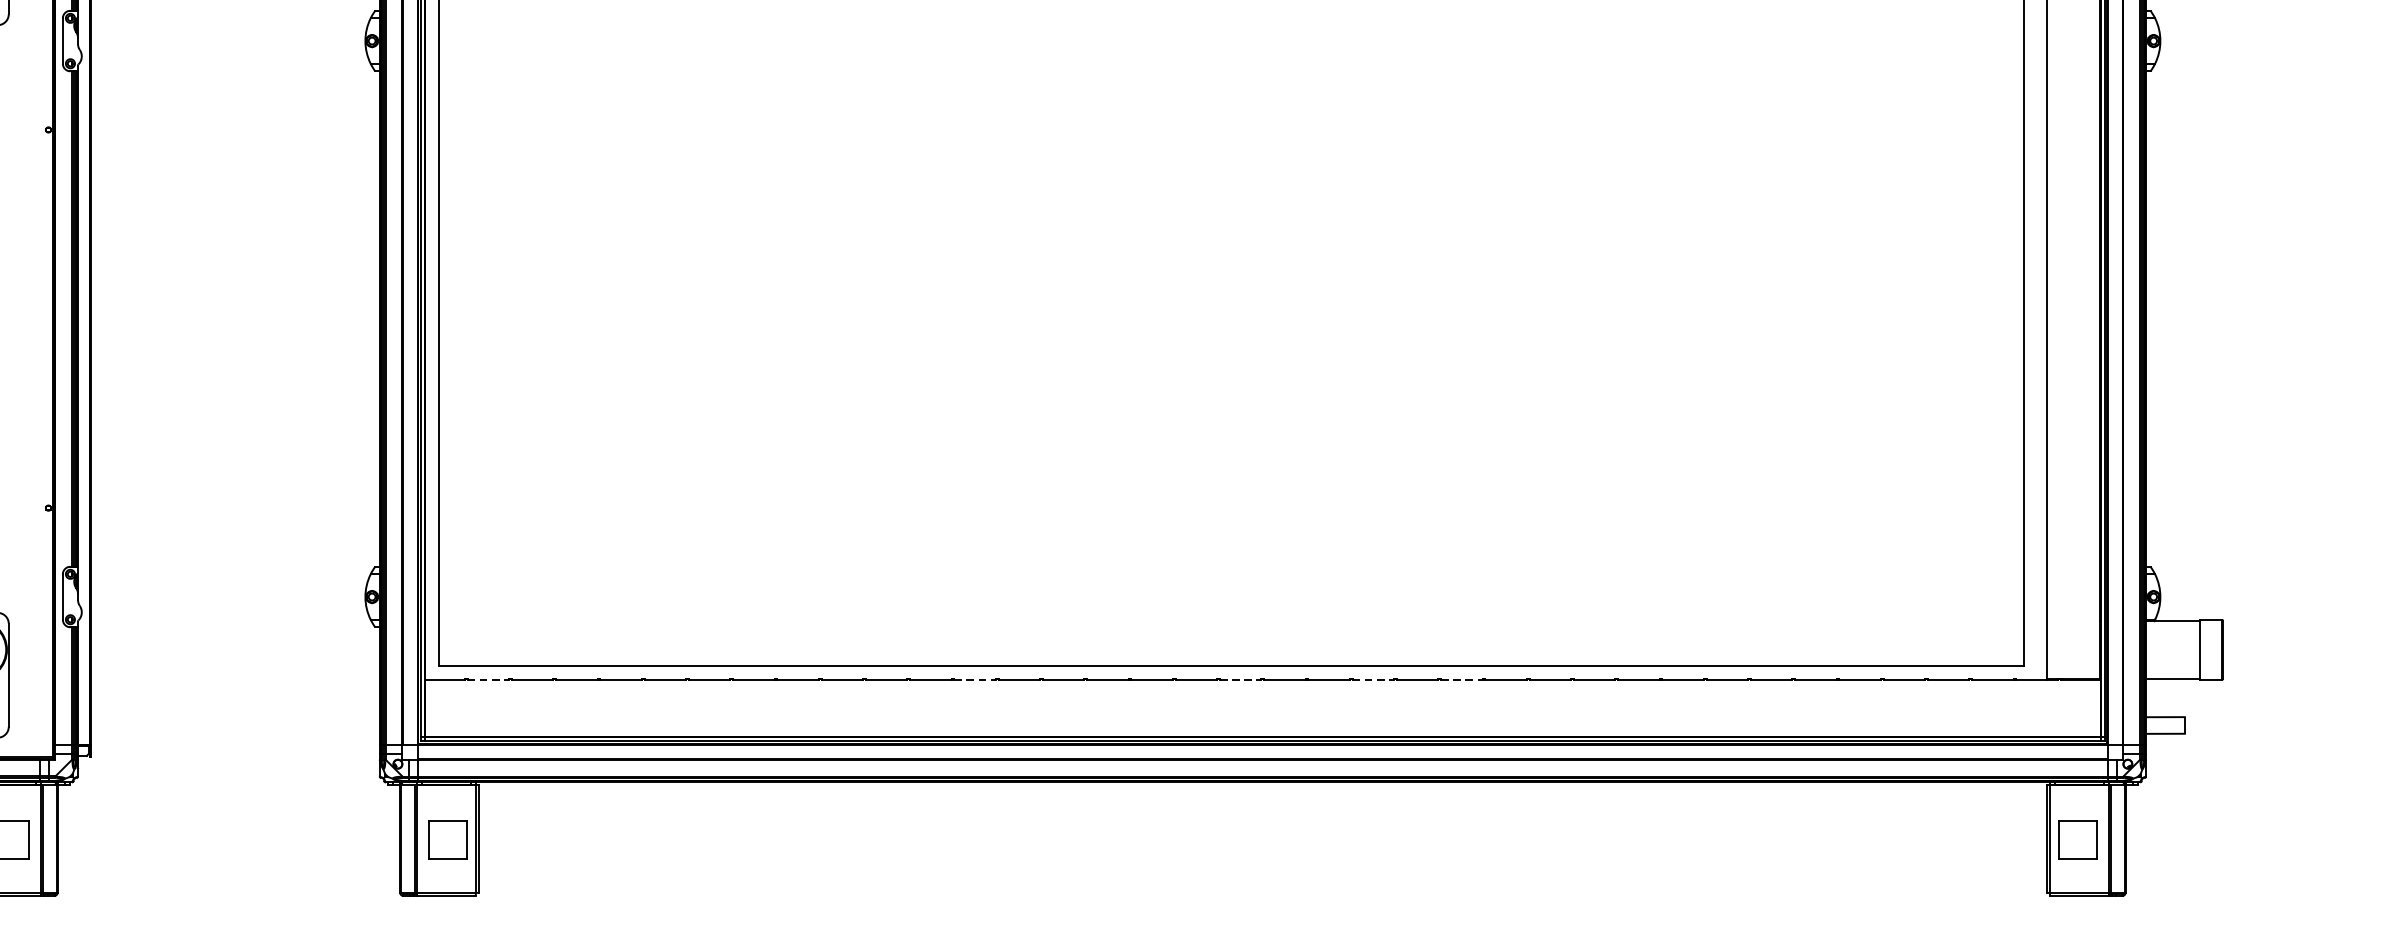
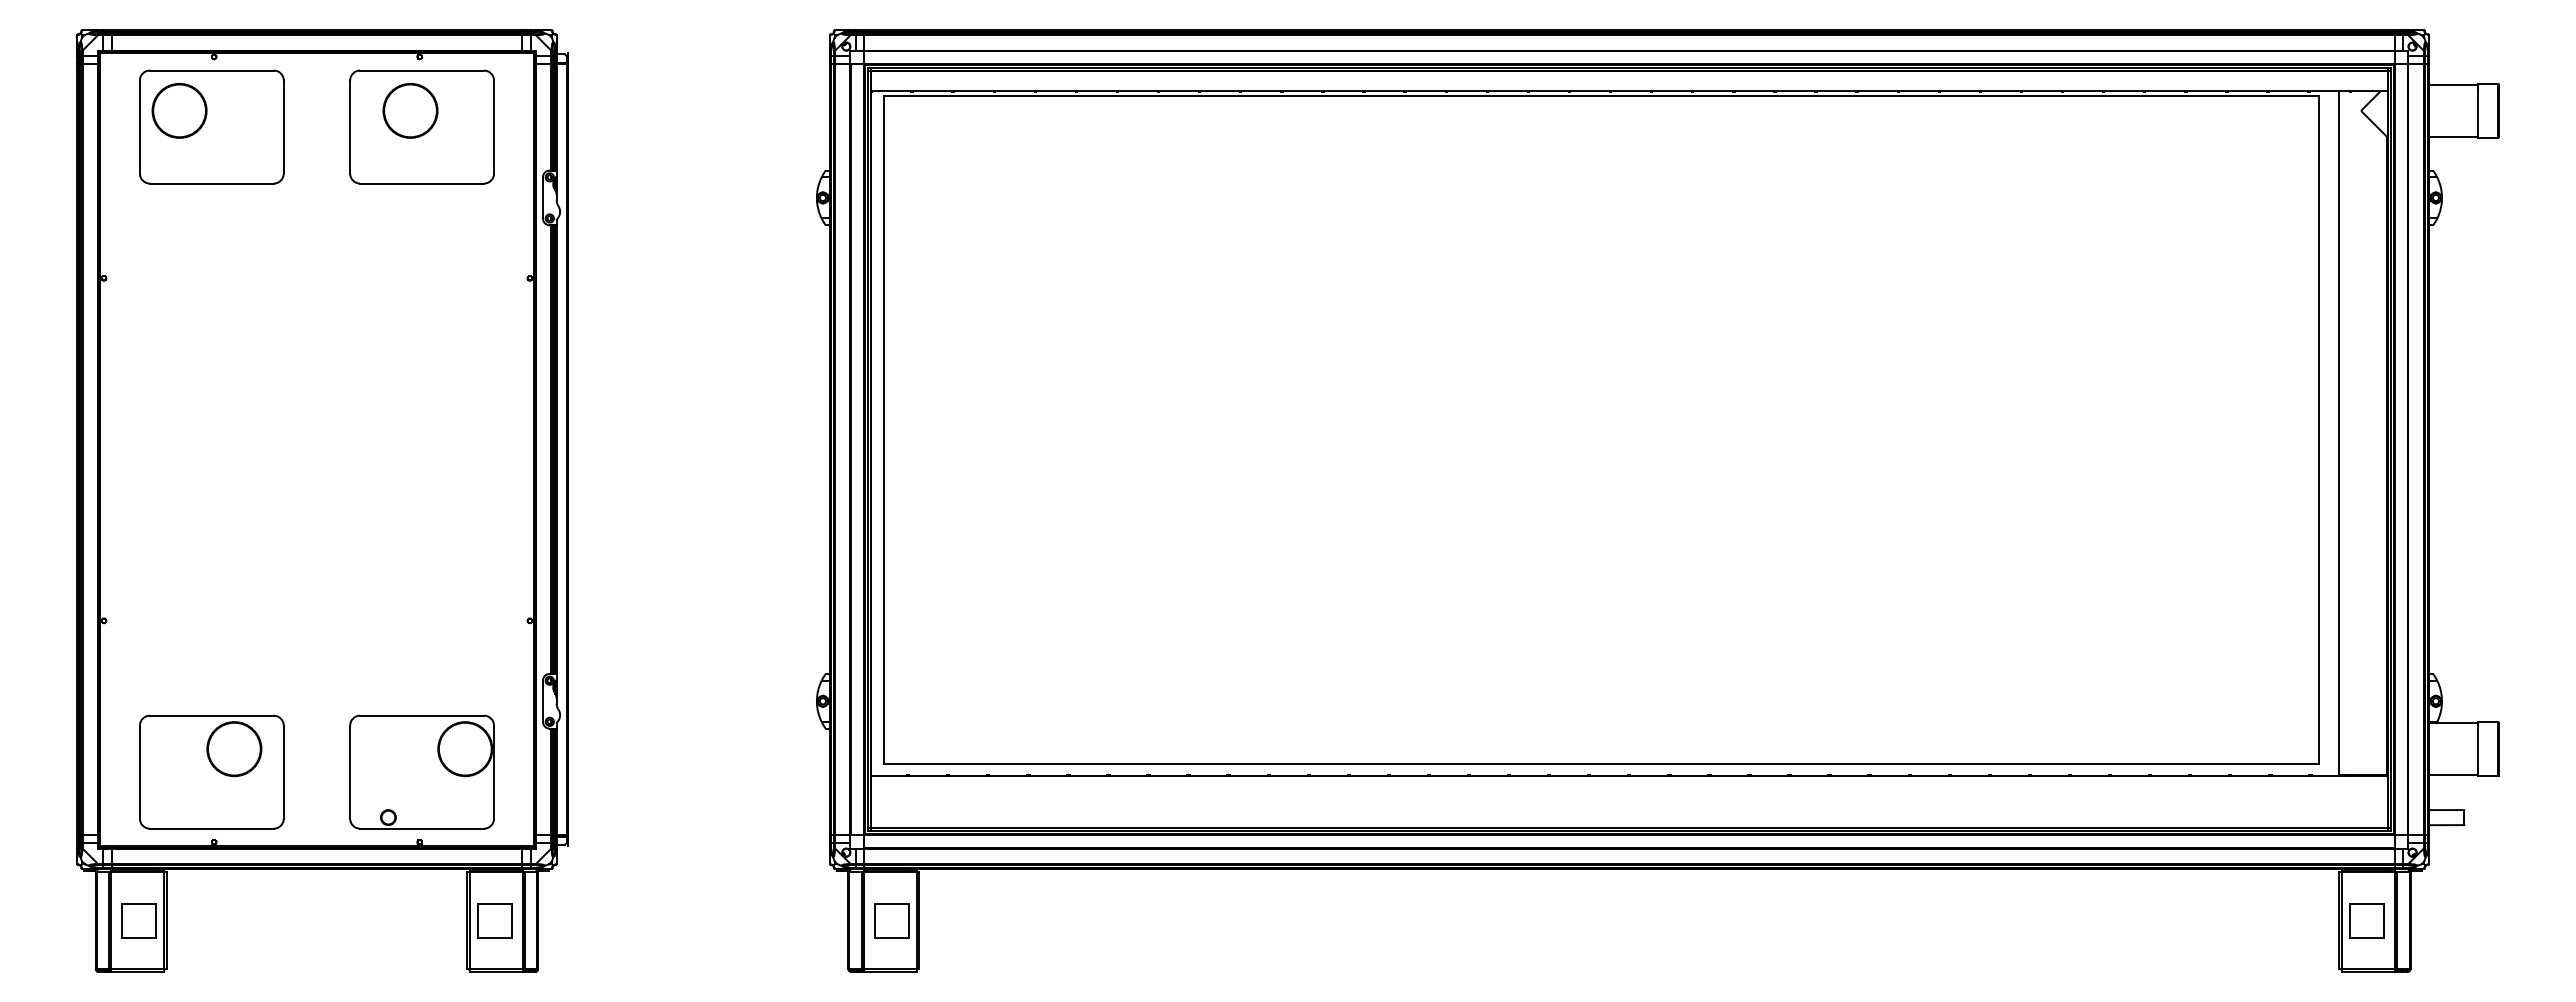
line: (488, 680) -> (928, 776), dashed -> solid
line: (974, 680) -> (1368, 776), dashed -> solid
line: (1240, 680) -> (1609, 776), dashed -> solid
line: (1373, 680) -> (1729, 776), dashed -> solid
line: (1461, 680) -> (1809, 776), dashed -> solid

